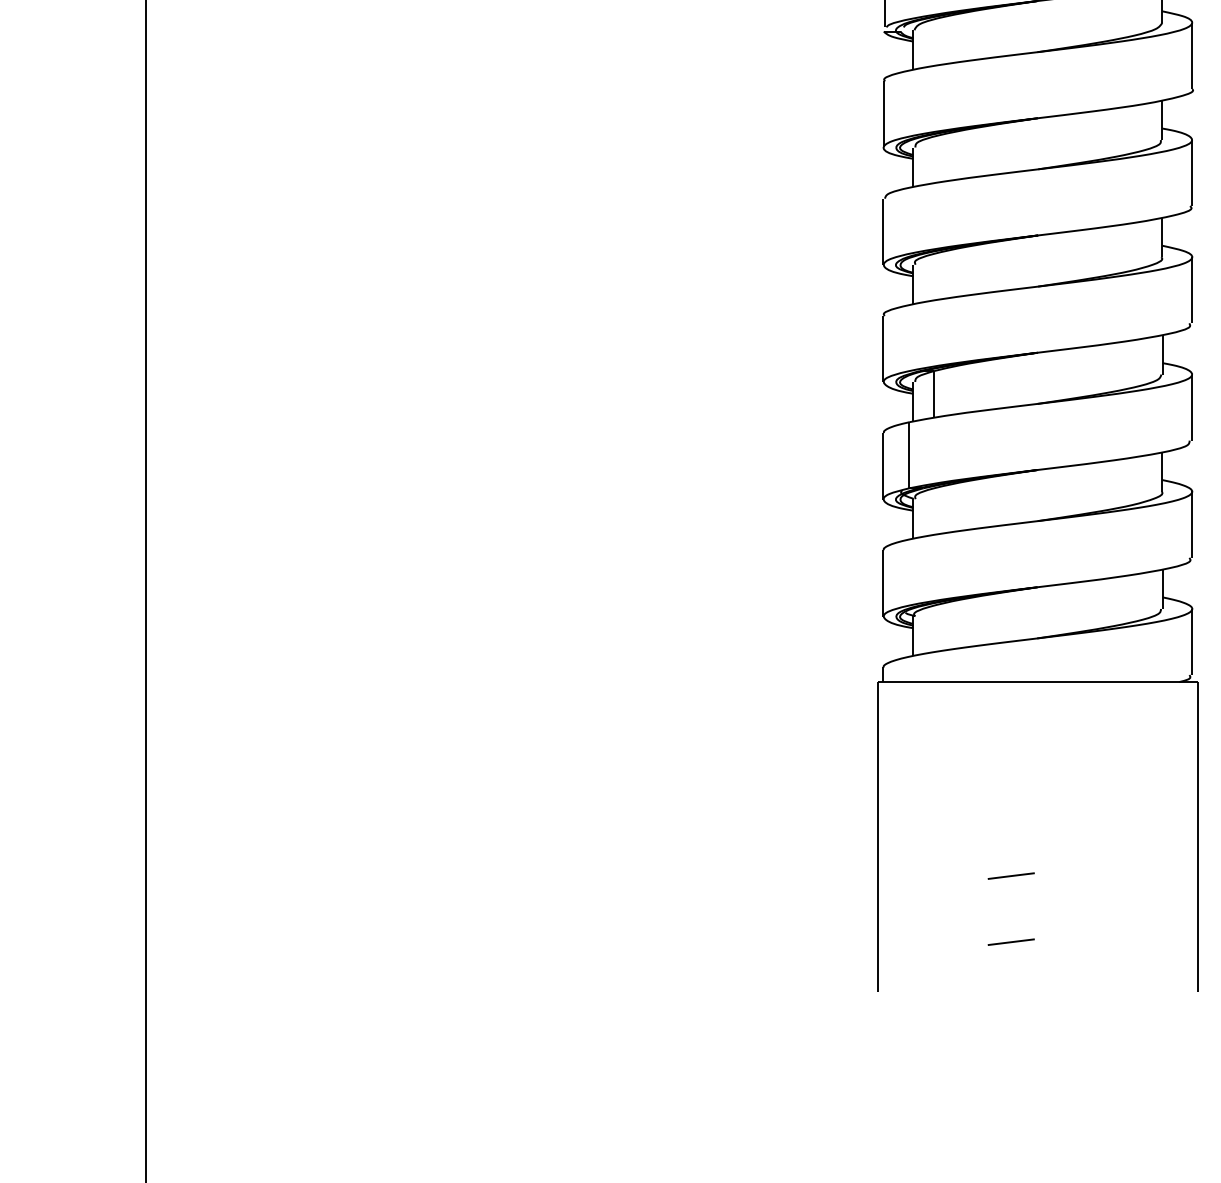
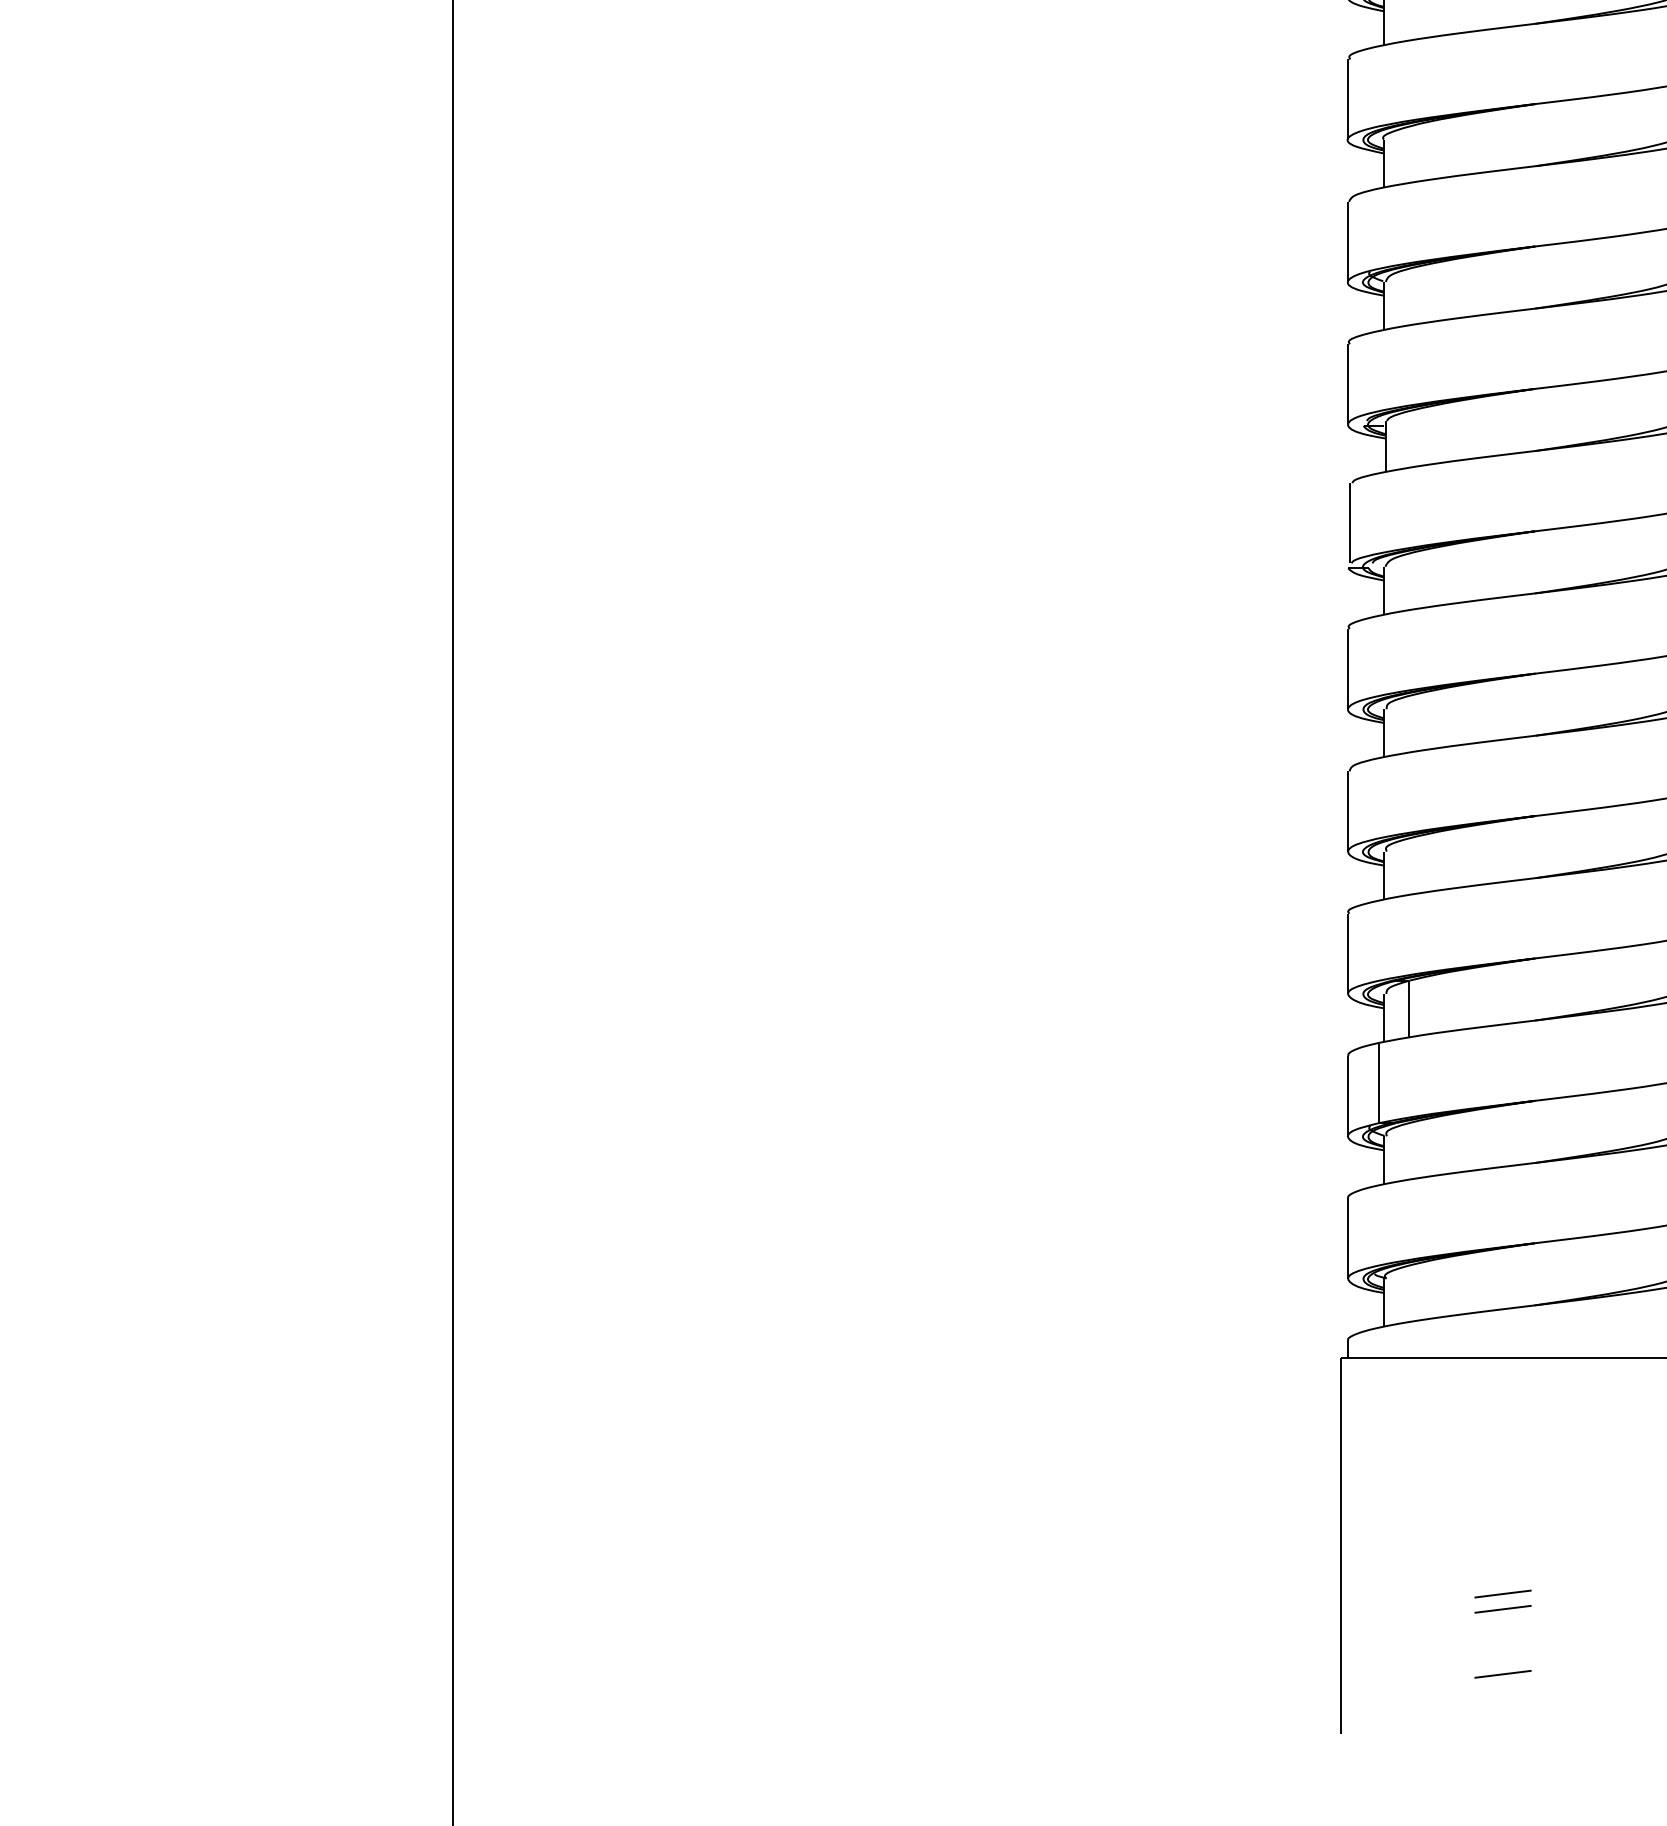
line: (1010, 888) -> (1502, 1609), added

